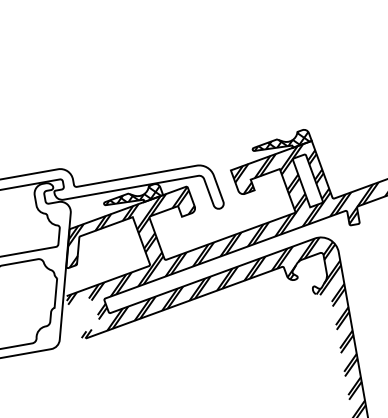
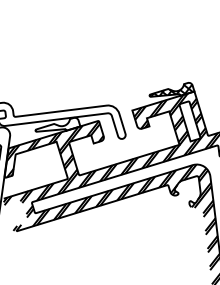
hatch: (133, 195) -> (58, 125), removed

